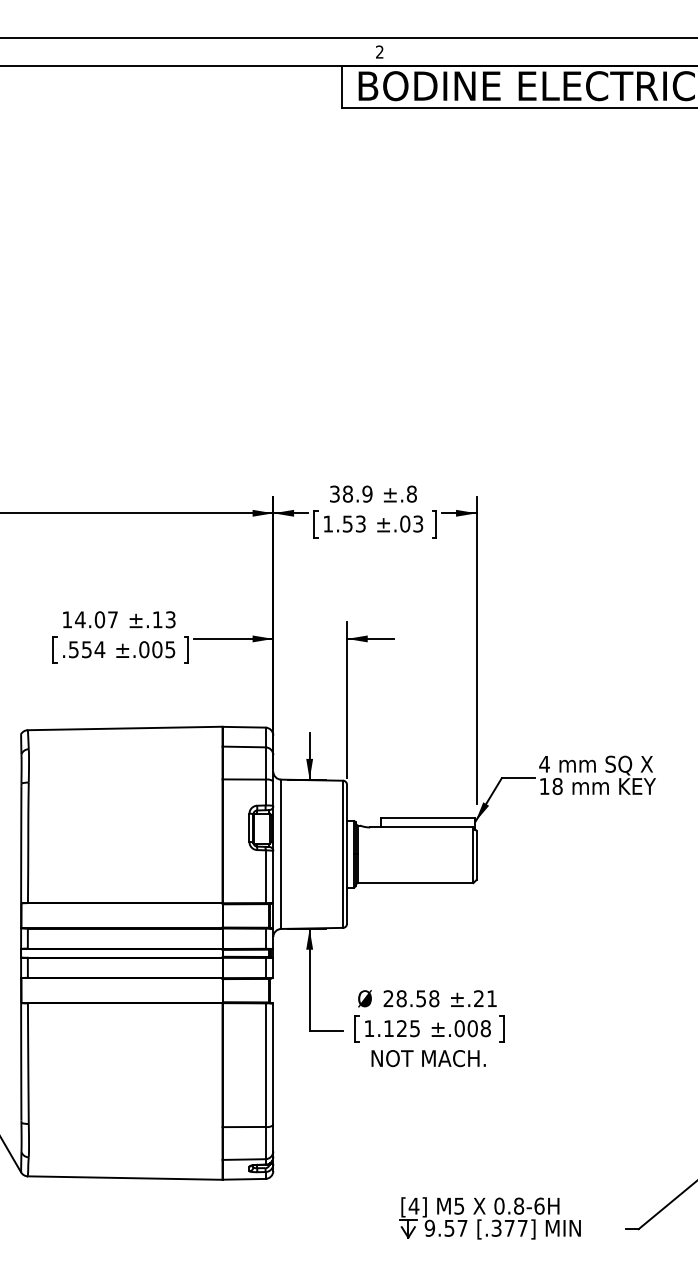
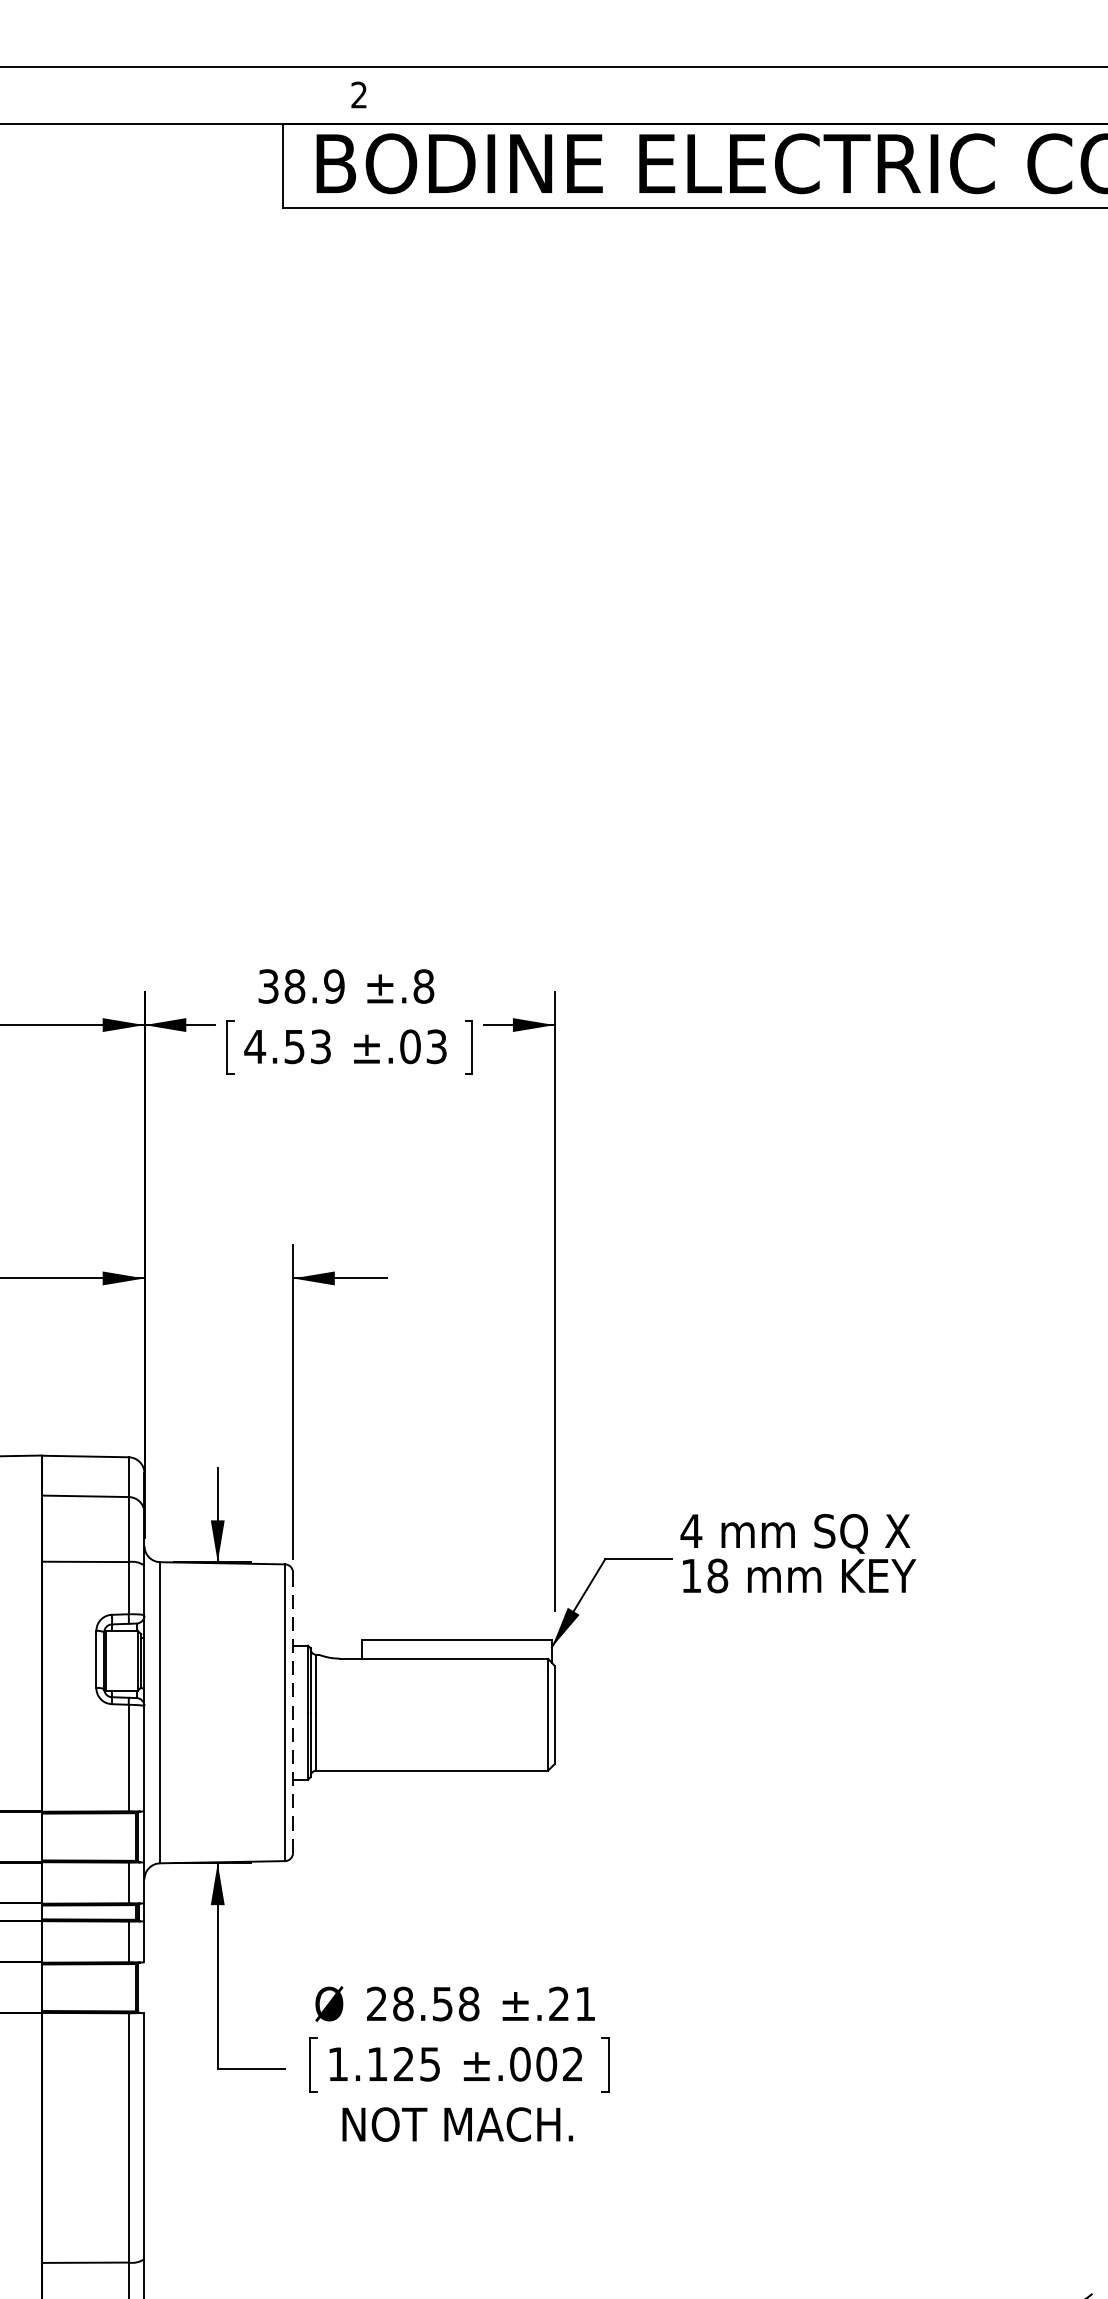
text: (327, 523) -> (253, 1045), 1.53 -> 4.53
line: (347, 854) -> (294, 1713), solid -> dashed
text: (485, 1028) -> (572, 2064), ±.008 -> ±.002

